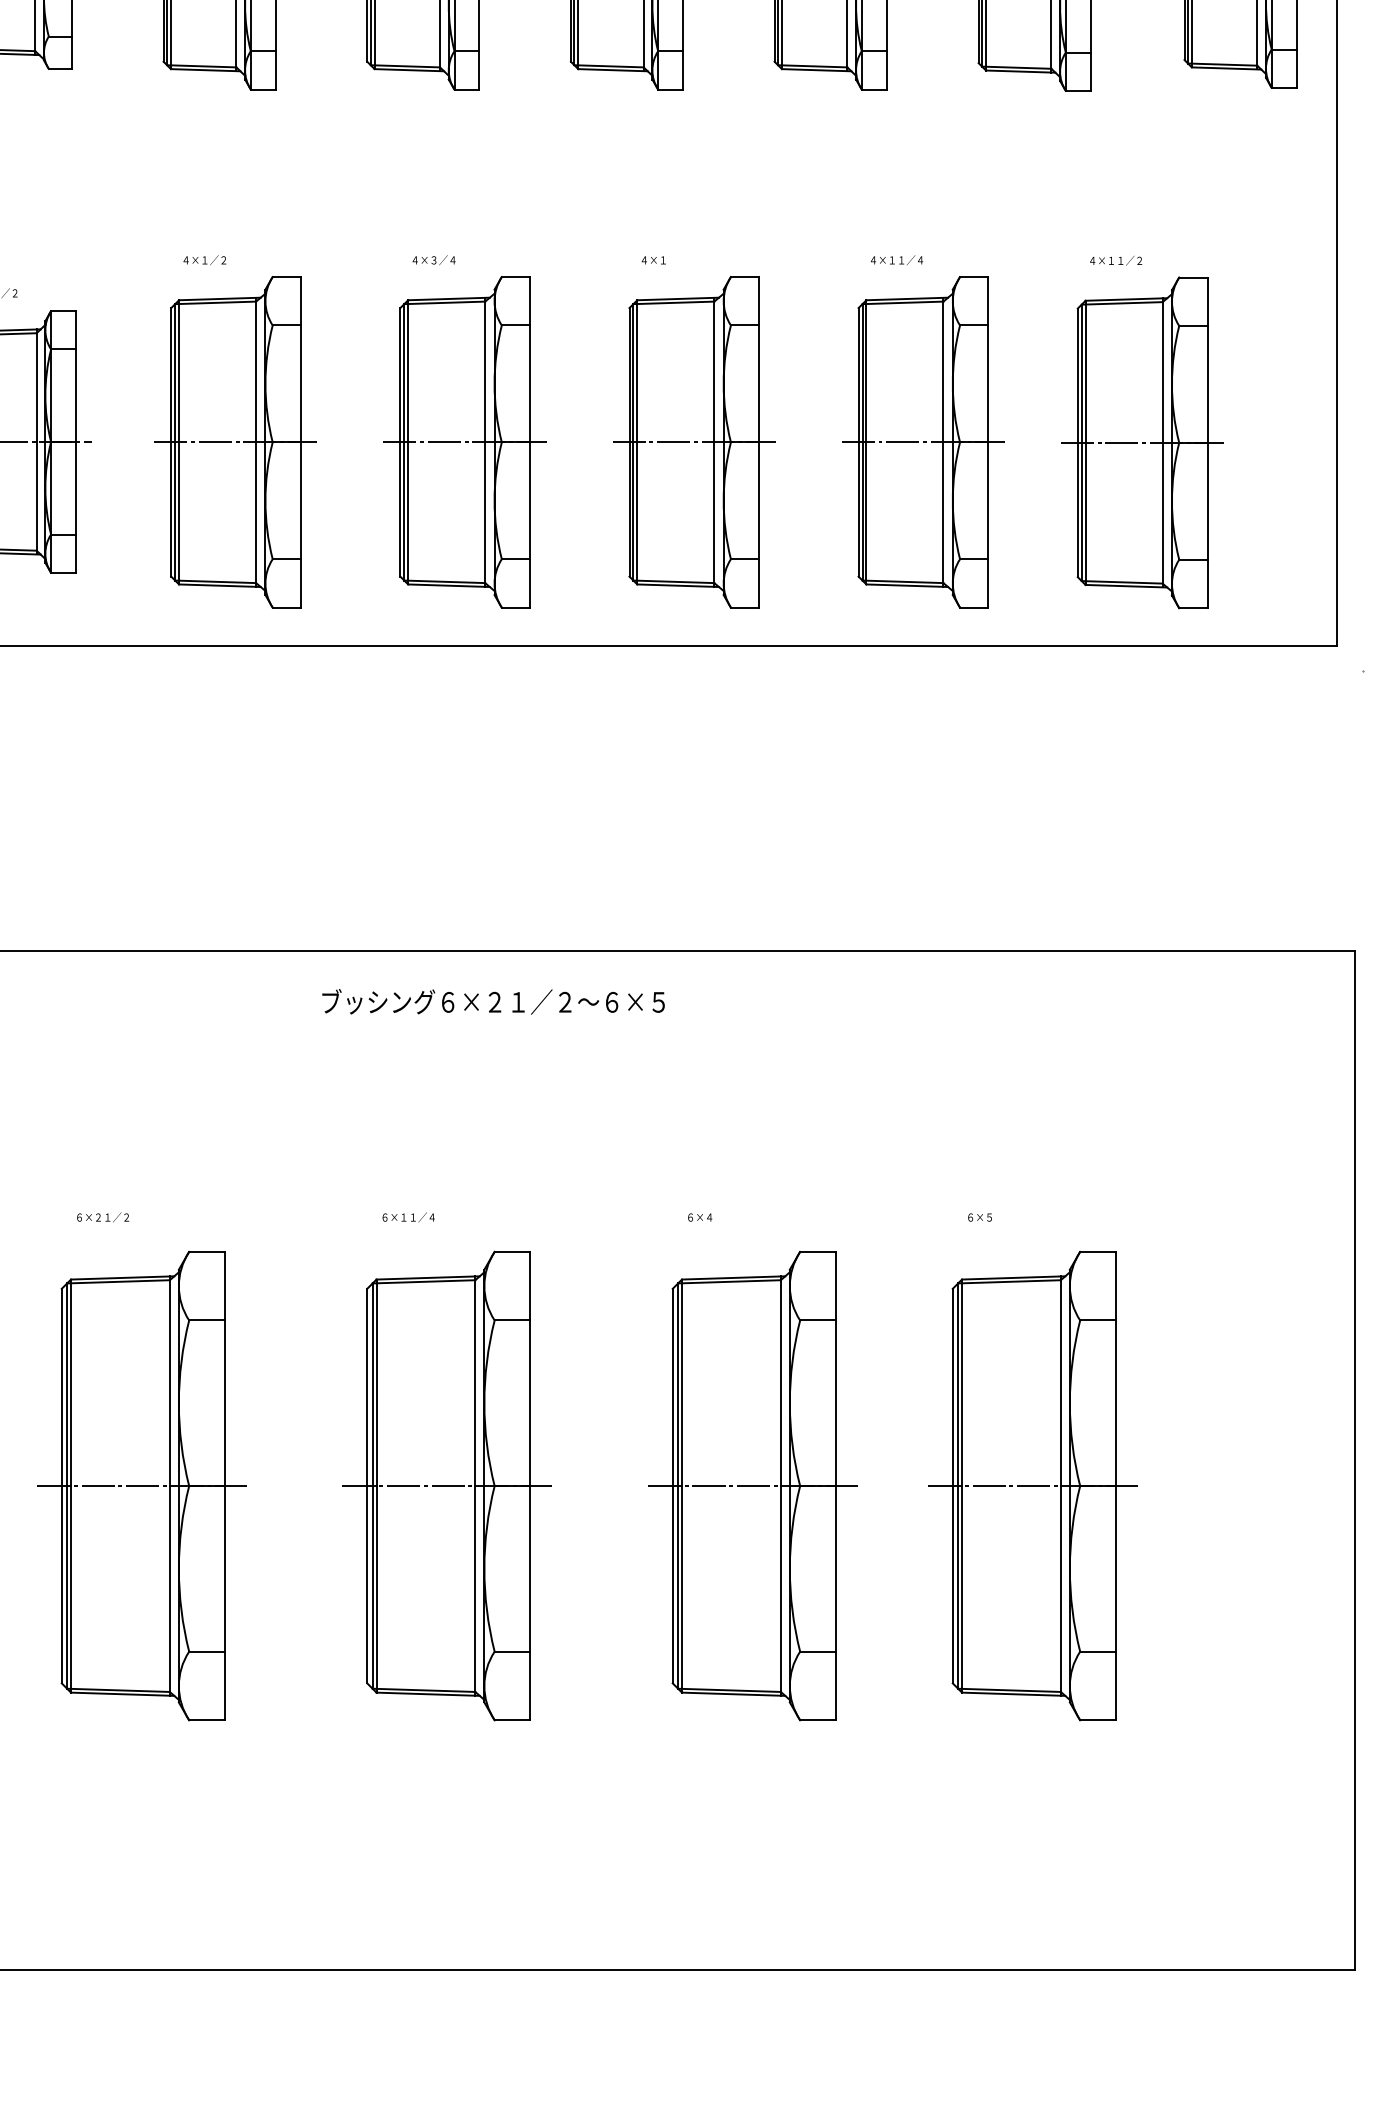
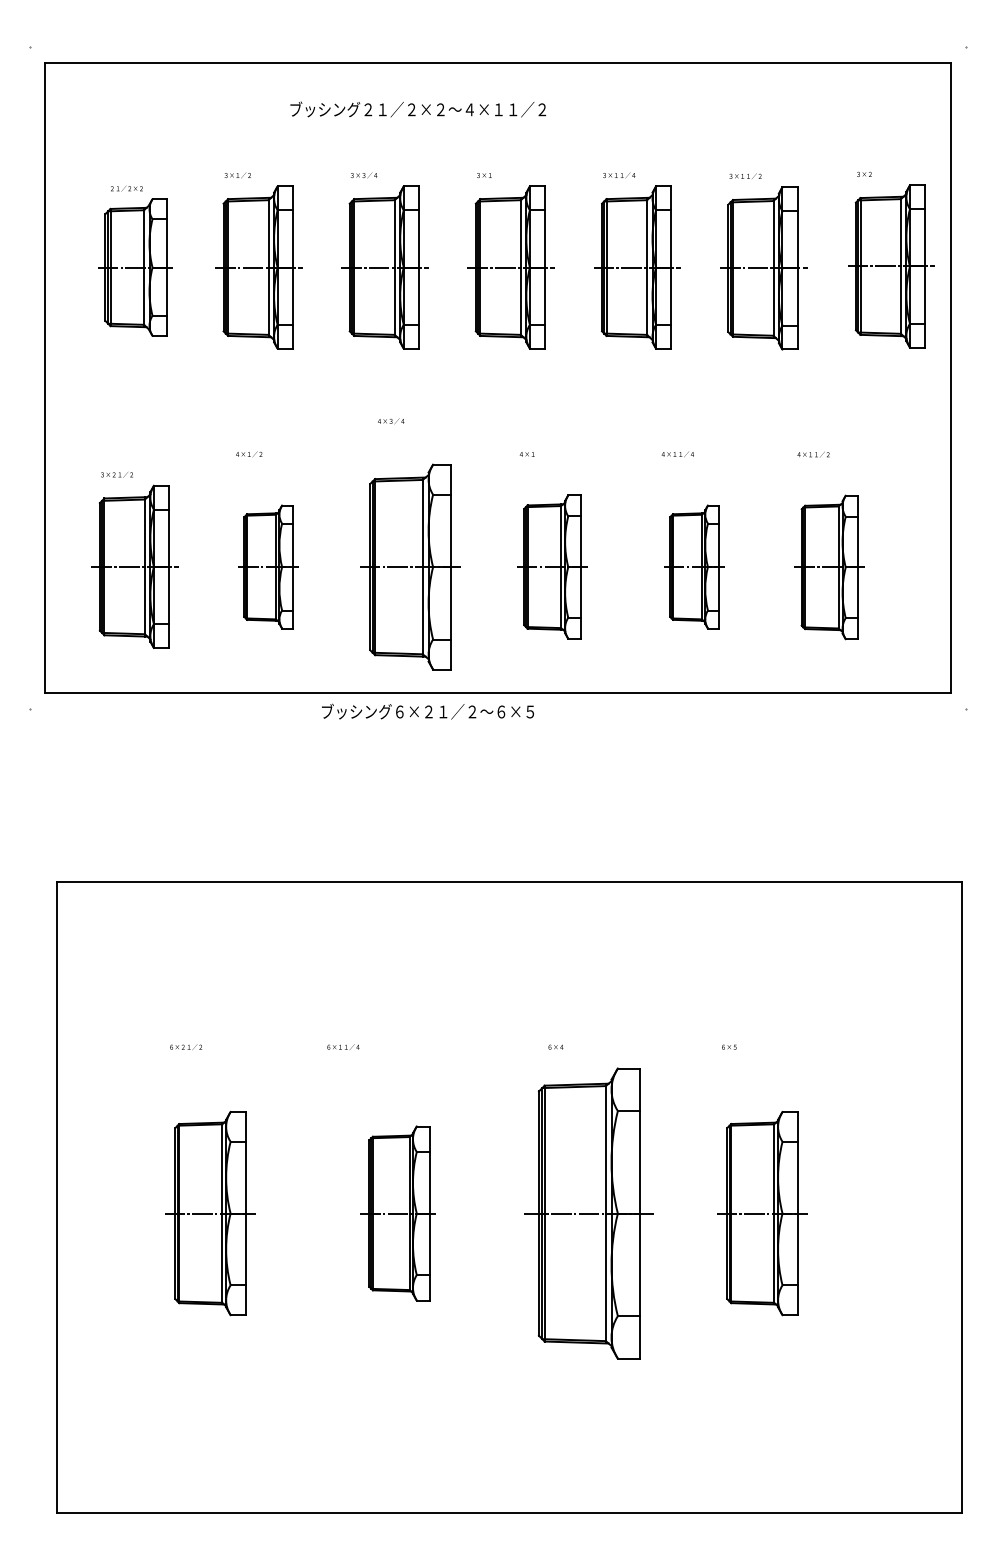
text: (434, 260) -> (391, 421), moved
part: (236, 441) -> (268, 566), size x0.6
part: (694, 441) -> (552, 566), size x0.7
part: (923, 441) -> (694, 566), size x0.6
part: (1141, 442) -> (829, 567), size x0.7
text: (492, 1001) -> (427, 711), moved
text: (408, 1216) -> (343, 1046), moved
part: (140, 1485) -> (209, 1213), size x0.7
part: (445, 1485) -> (398, 1213), size x0.6
part: (1032, 1485) -> (761, 1213), size x0.7

